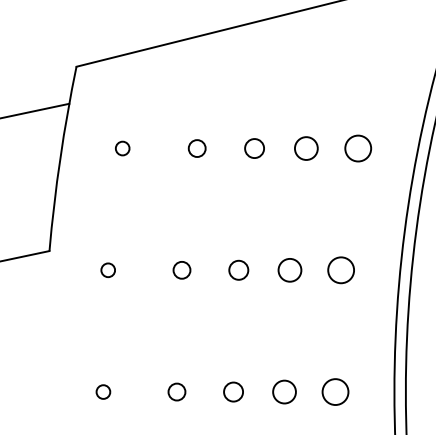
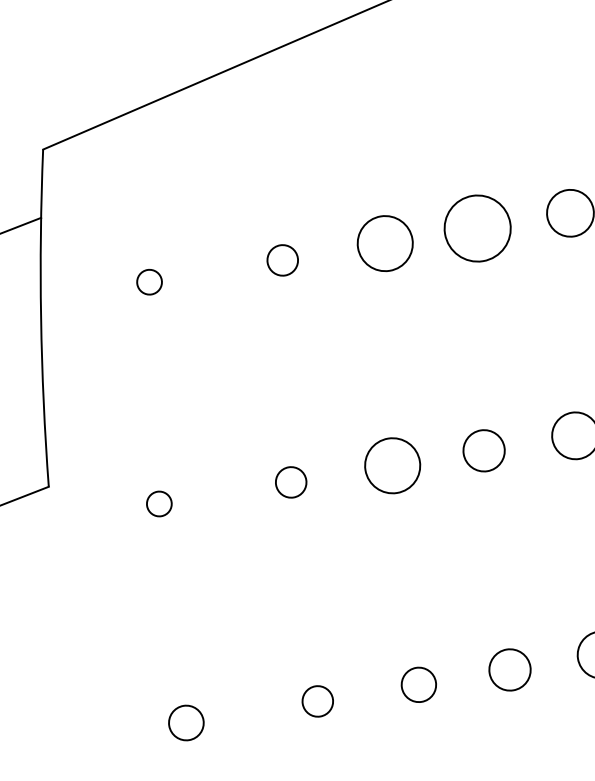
circle: (254, 148) -> (385, 243), size x1.6
circle: (306, 148) -> (477, 228), size x1.6
circle: (238, 269) -> (391, 464), size x1.6
circle: (103, 391) -> (186, 721), size x1.4

